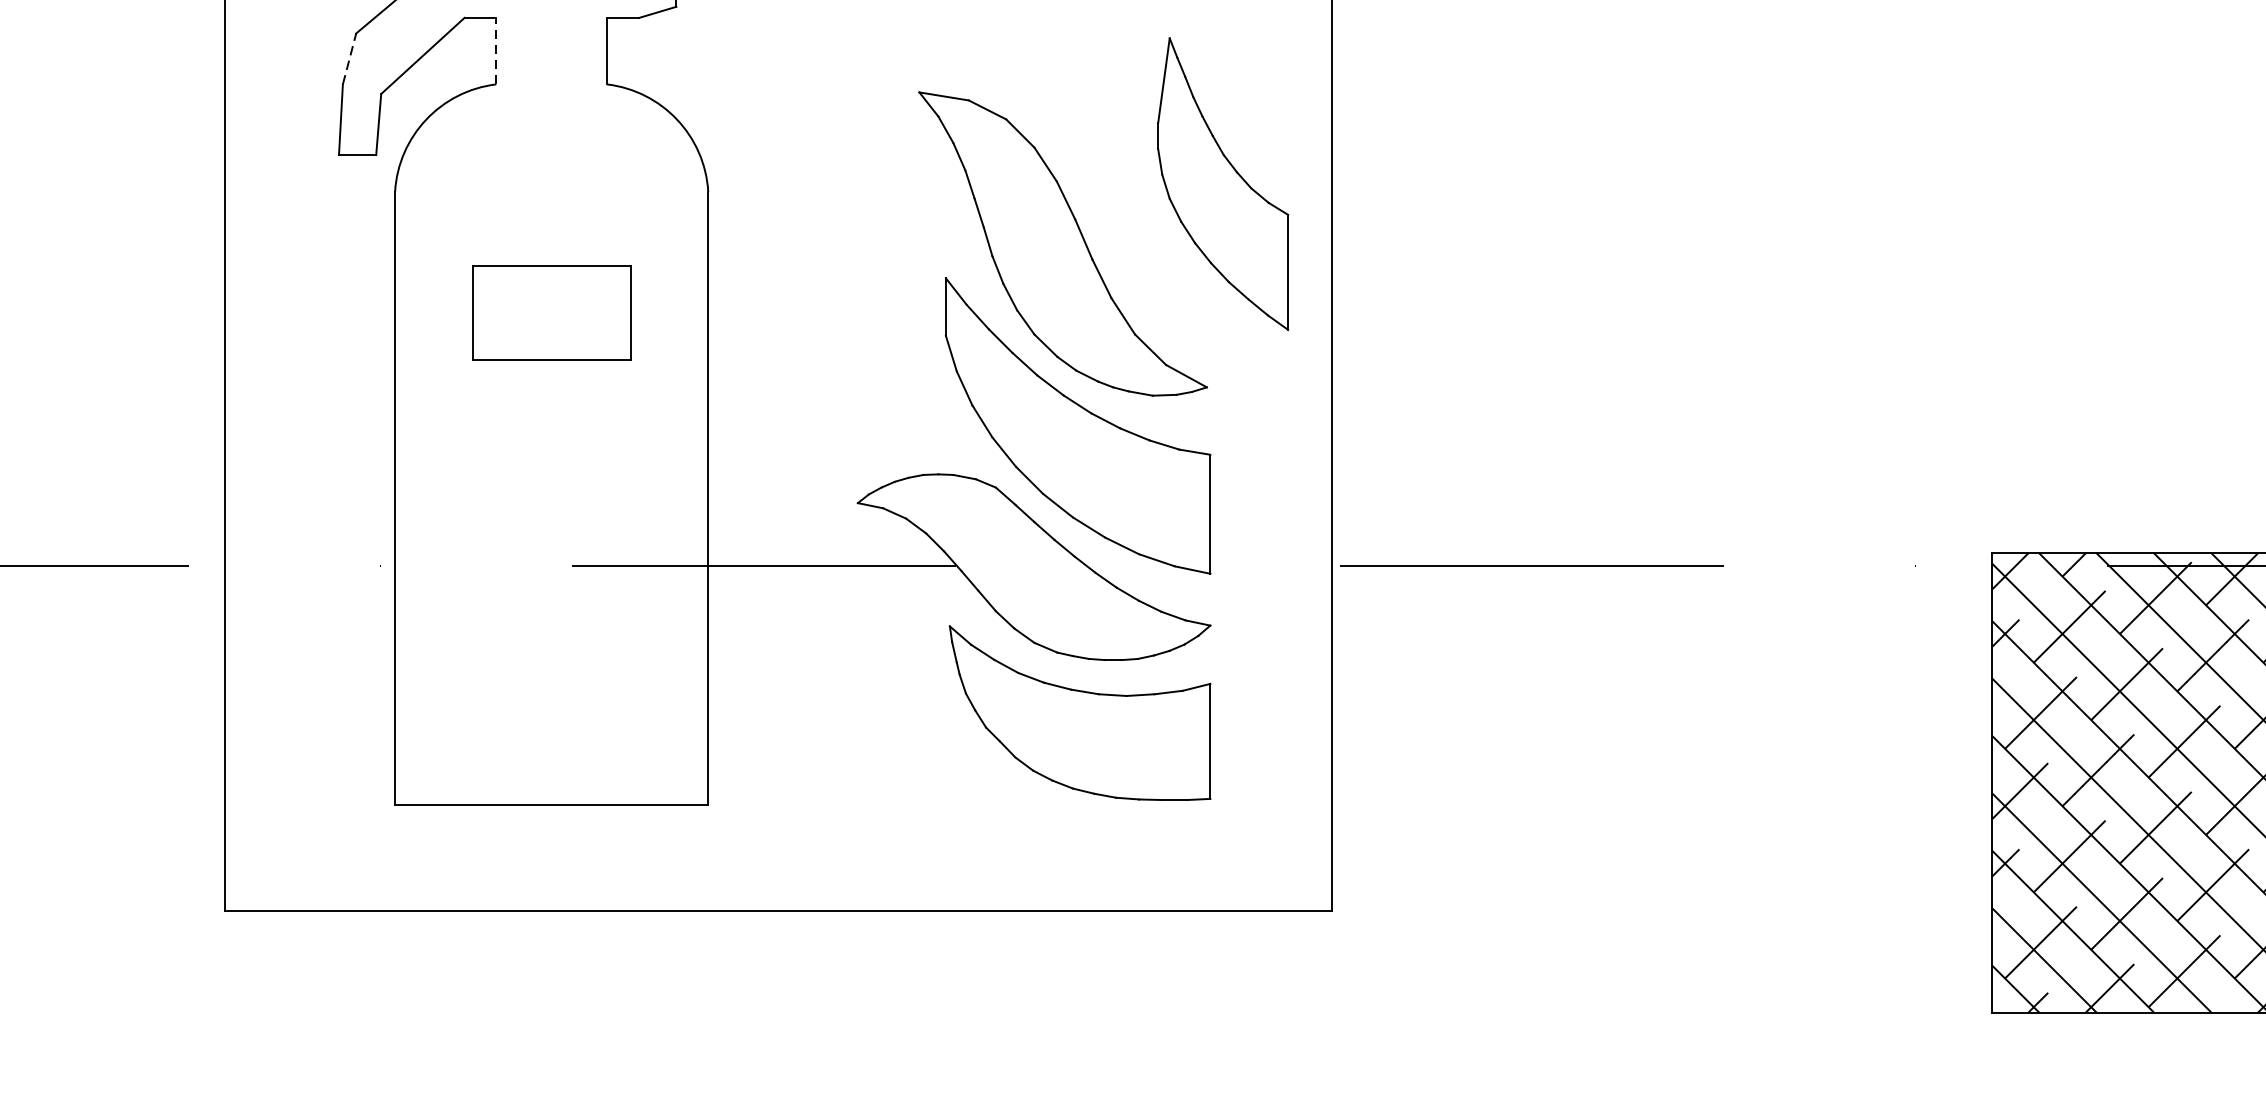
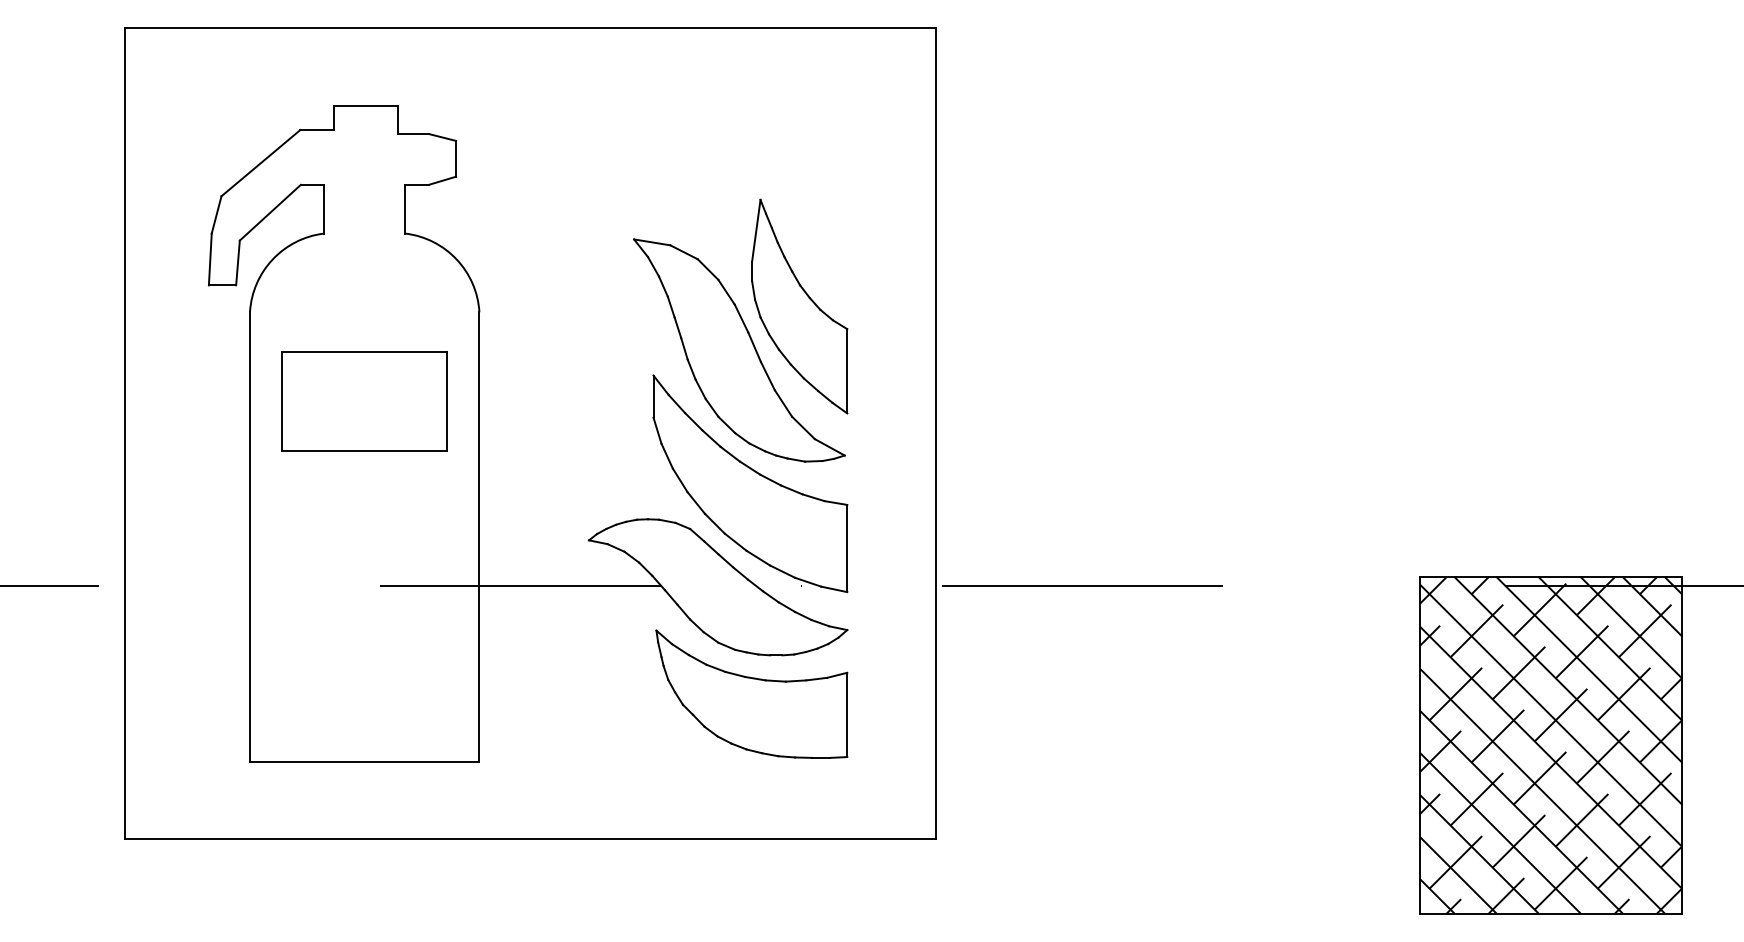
line: (496, 50) -> (324, 208), dashed -> solid
line: (349, 58) -> (216, 214), dashed -> solid
part: (1222, 183) -> (799, 306), moved
part: (551, 313) -> (364, 401), size x1.43

